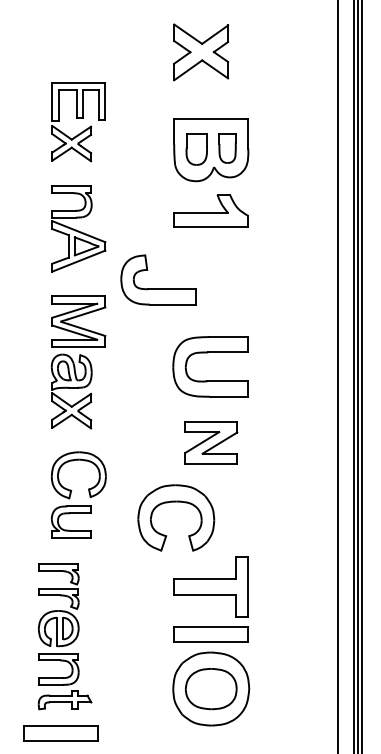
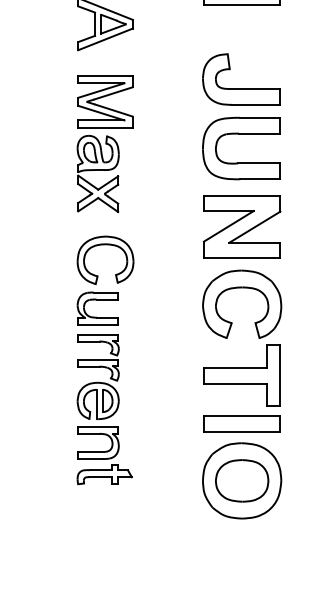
part: (158, 288) -> (241, 88), moved
part: (211, 442) -> (242, 226), size x1.43
part: (176, 502) -> (242, 288), moved
part: (64, 636) -> (104, 409), moved
part: (60, 733) -> (86, 526), removed

